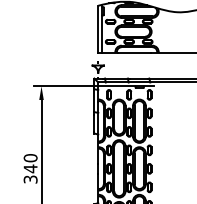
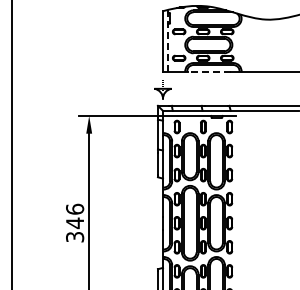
line: (102, 29) -> (168, 41), solid -> dashed
line: (134, 52) -> (209, 72), solid -> dashed
text: (30, 157) -> (74, 208), 340 -> 346

